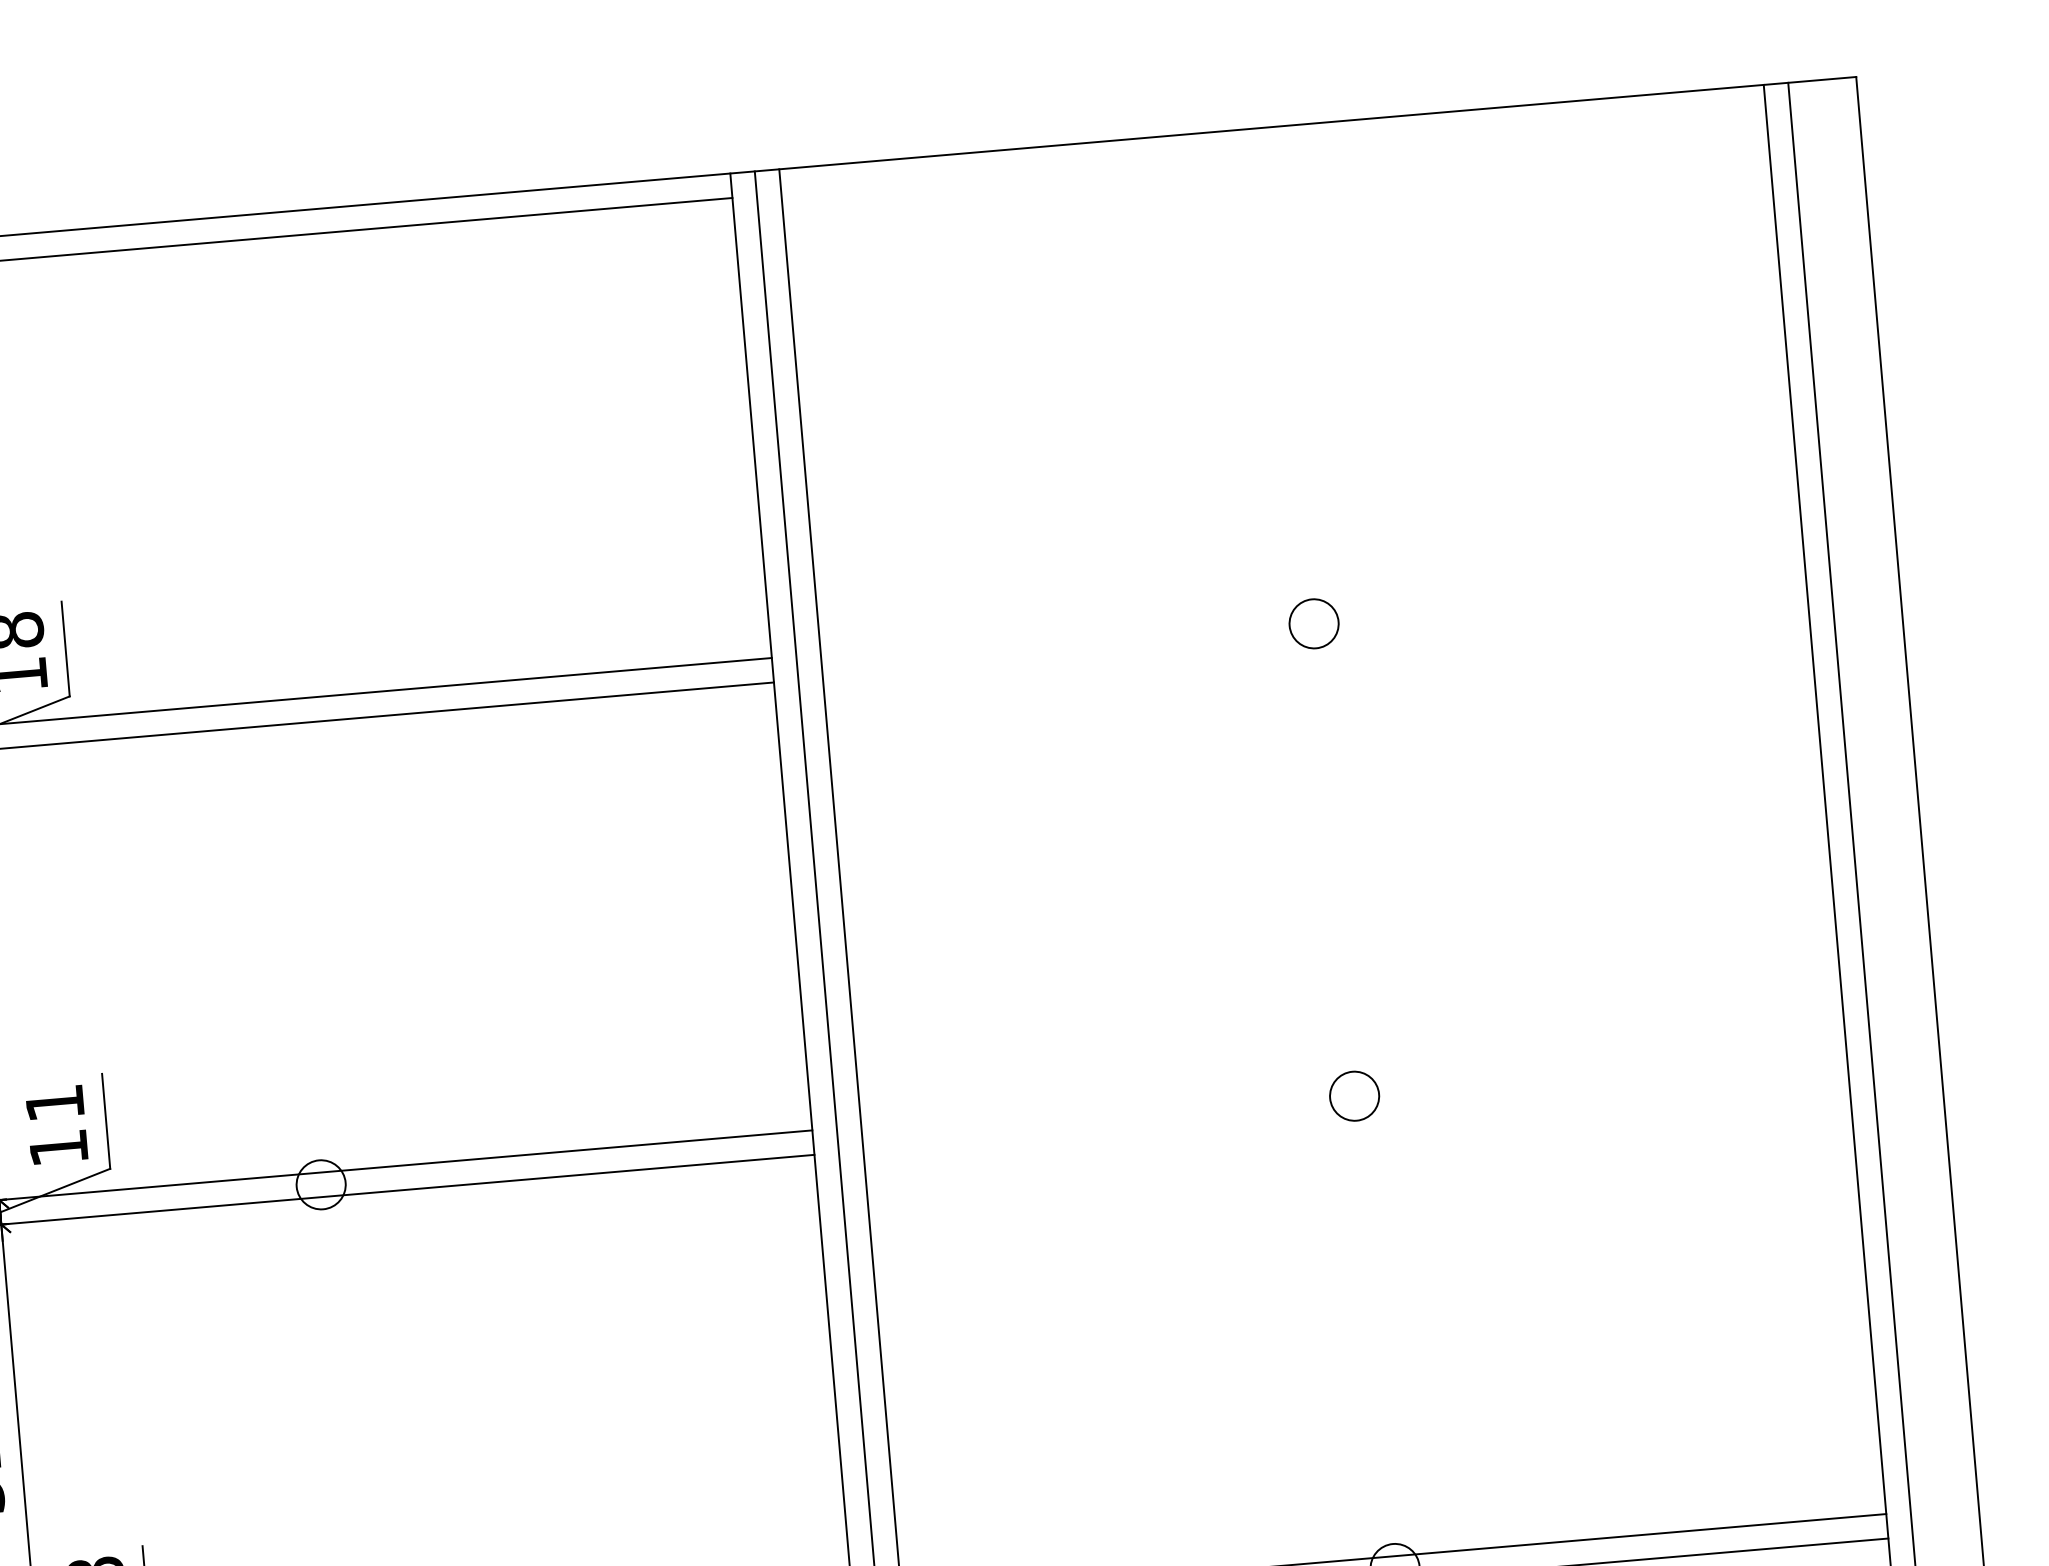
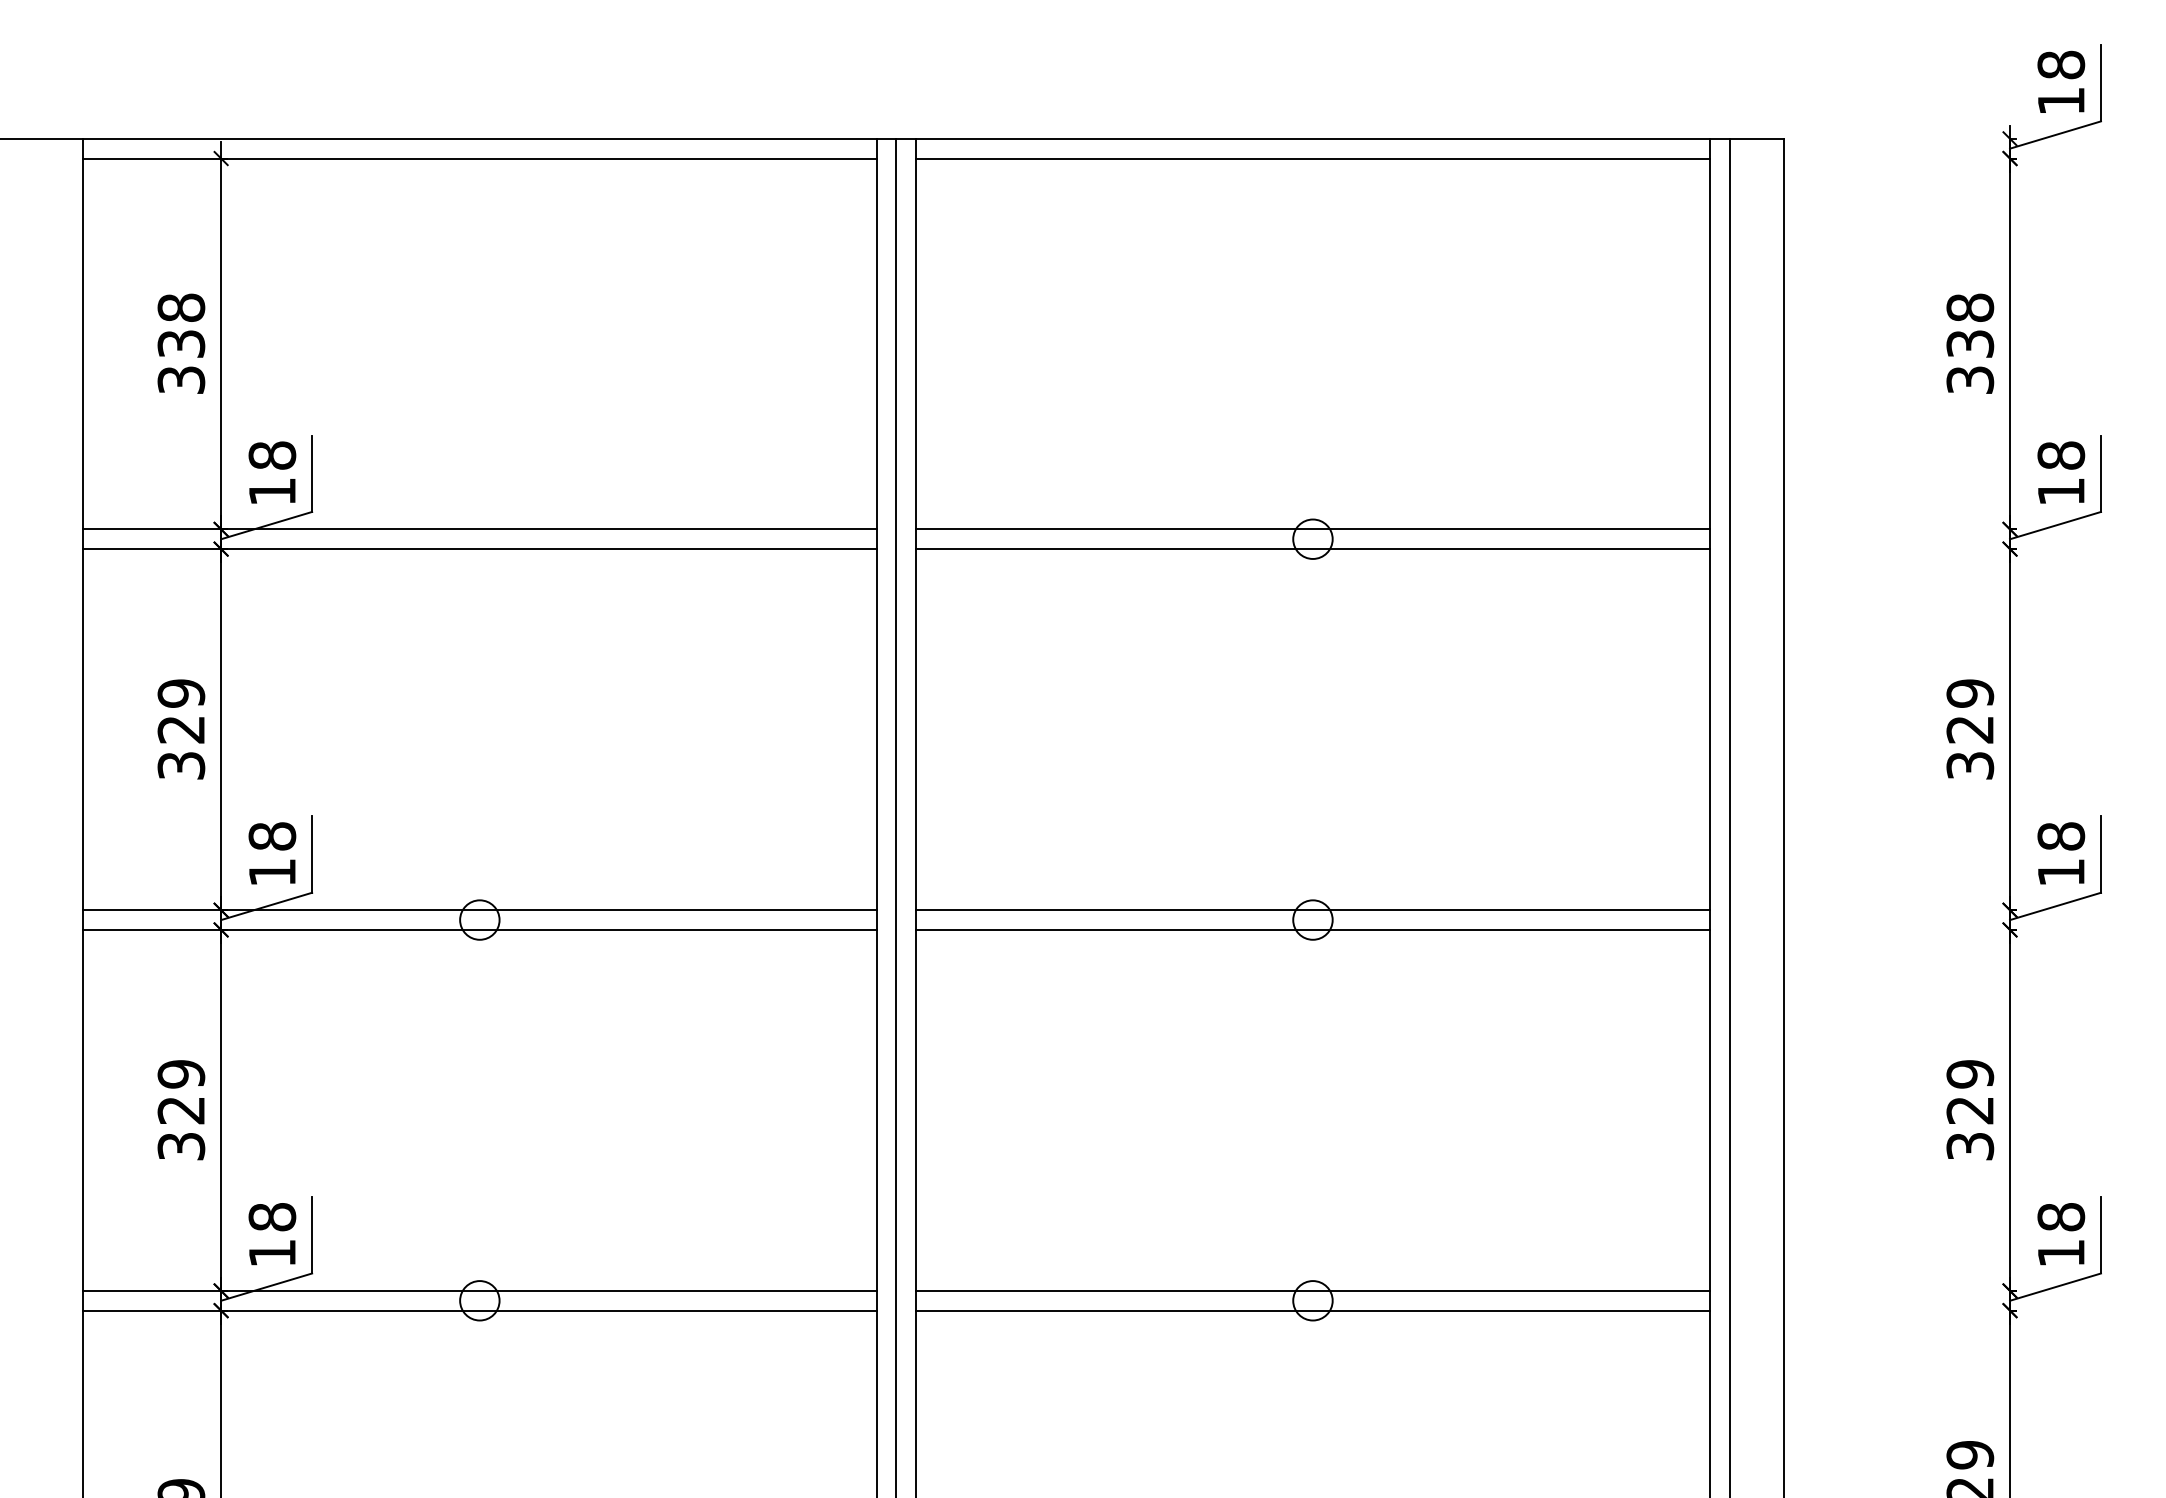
line: (1273, 151) -> (1312, 158), added
line: (1312, 611) -> (1312, 529), added
line: (1314, 636) -> (1312, 549), added
line: (1353, 1084) -> (1312, 910), added
text: (55, 1103) -> (272, 836), 11 -> 18
line: (1355, 1107) -> (1312, 929), added

